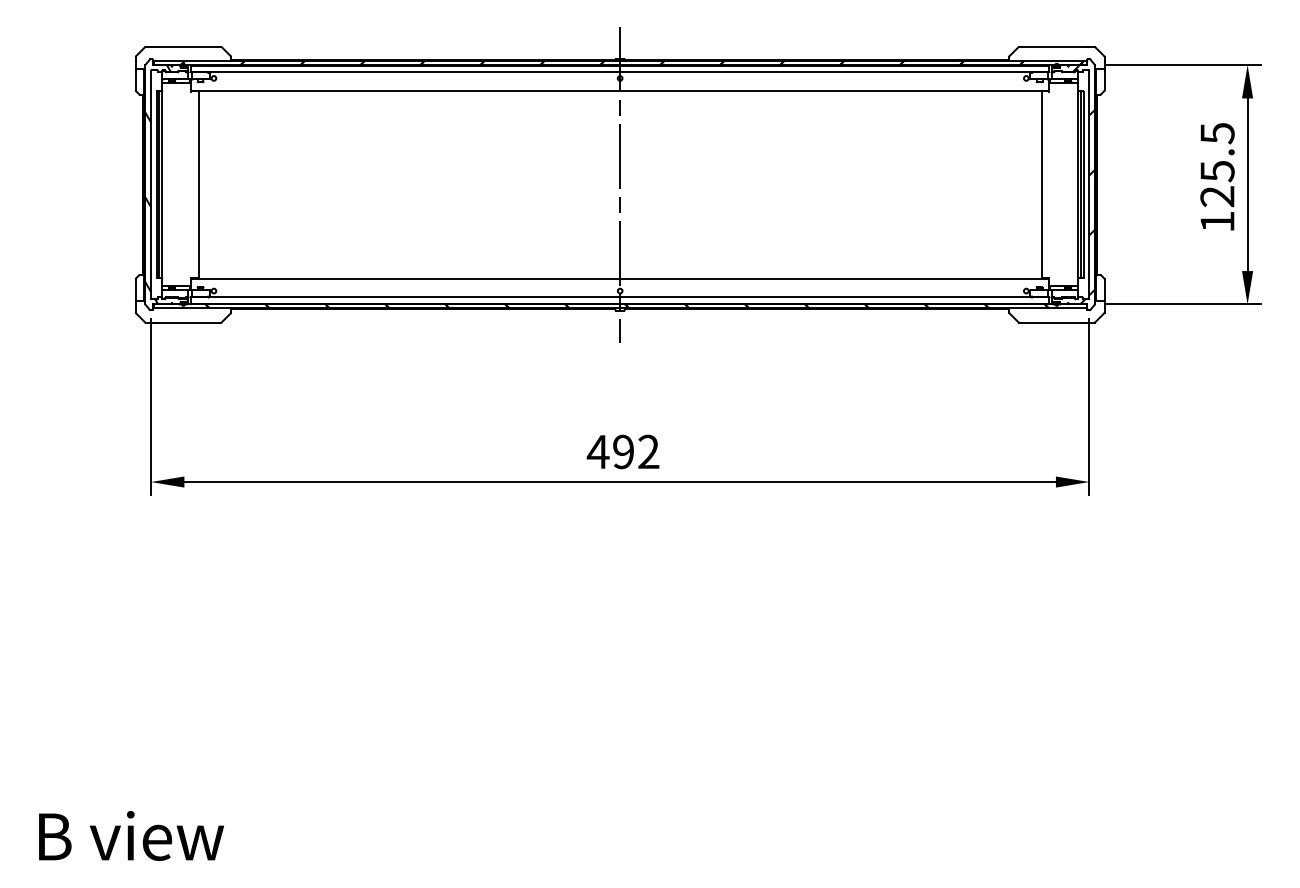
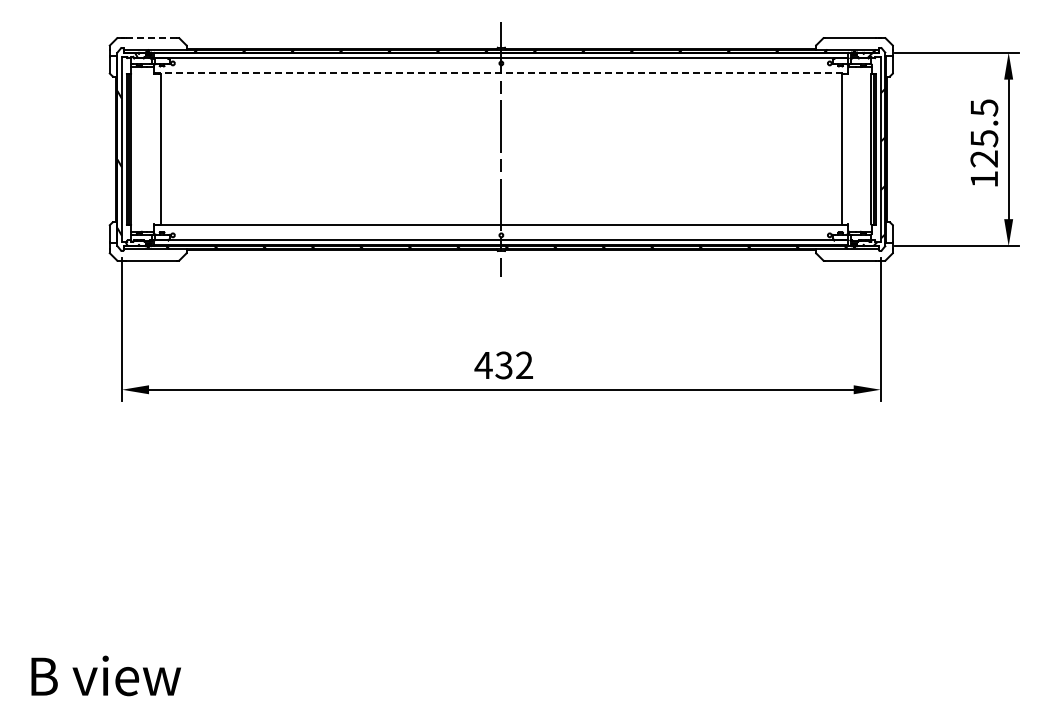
line: (187, 47) -> (151, 38), solid -> dashed
line: (620, 90) -> (501, 73), solid -> dashed
text: (622, 452) -> (503, 365), 492 -> 432

